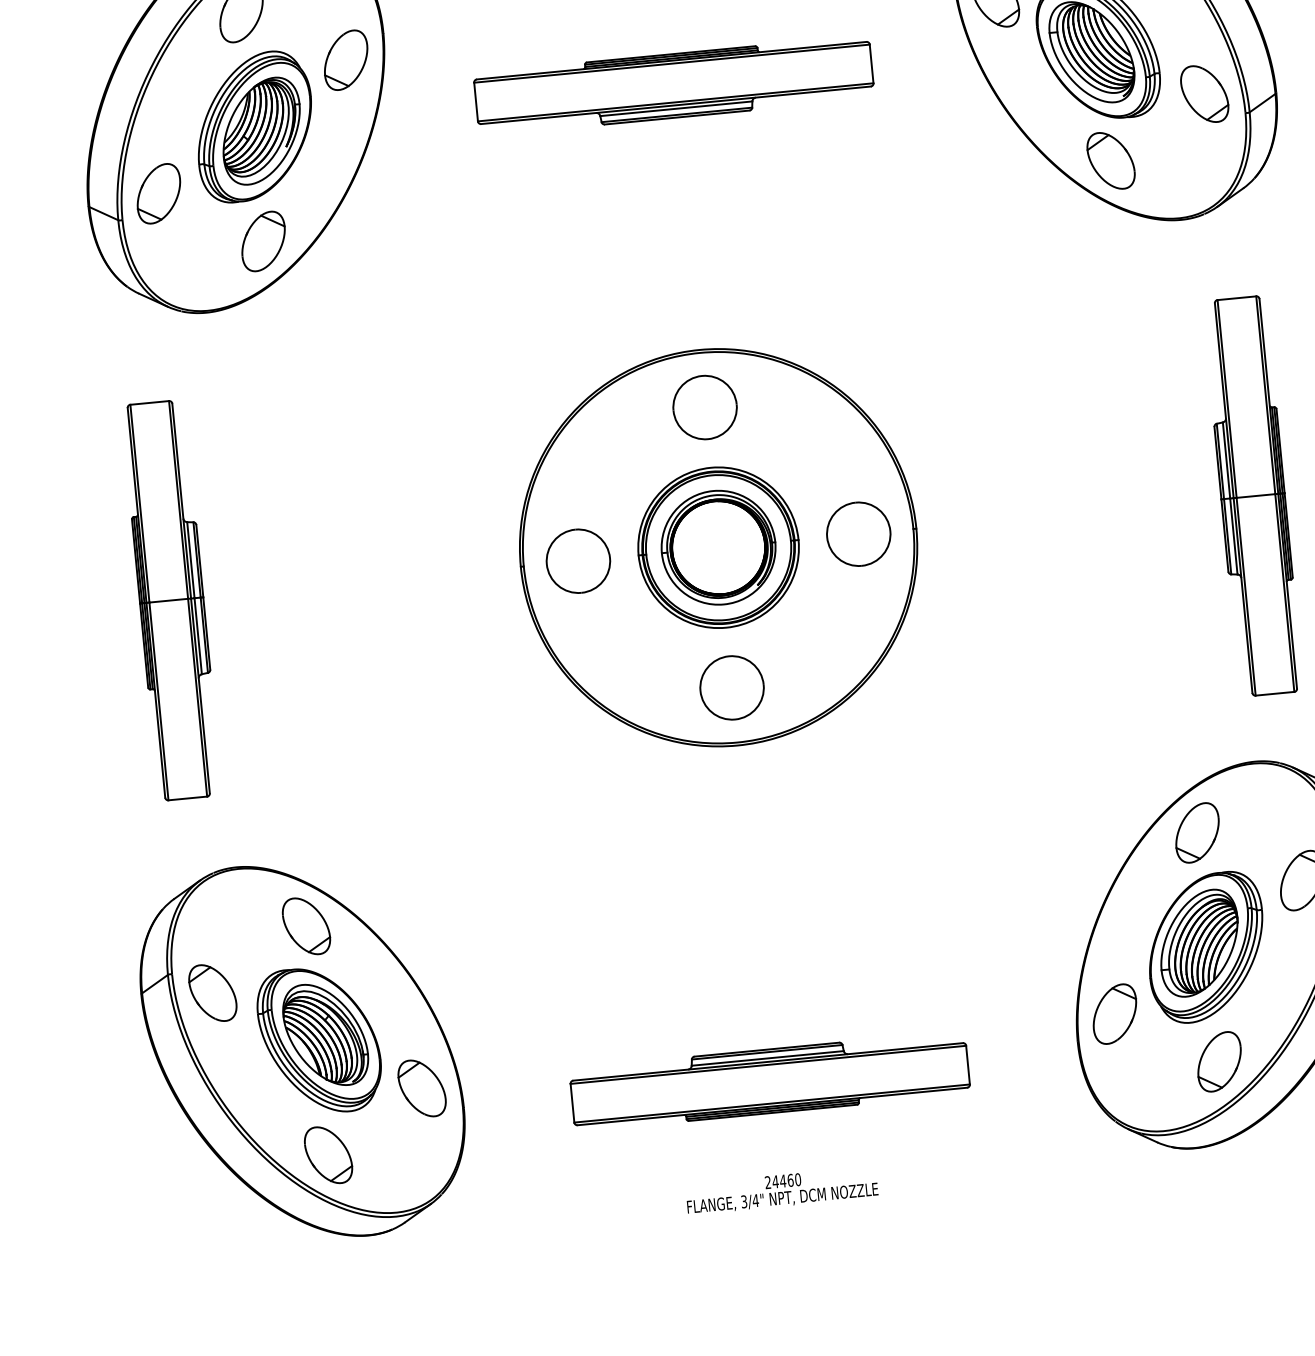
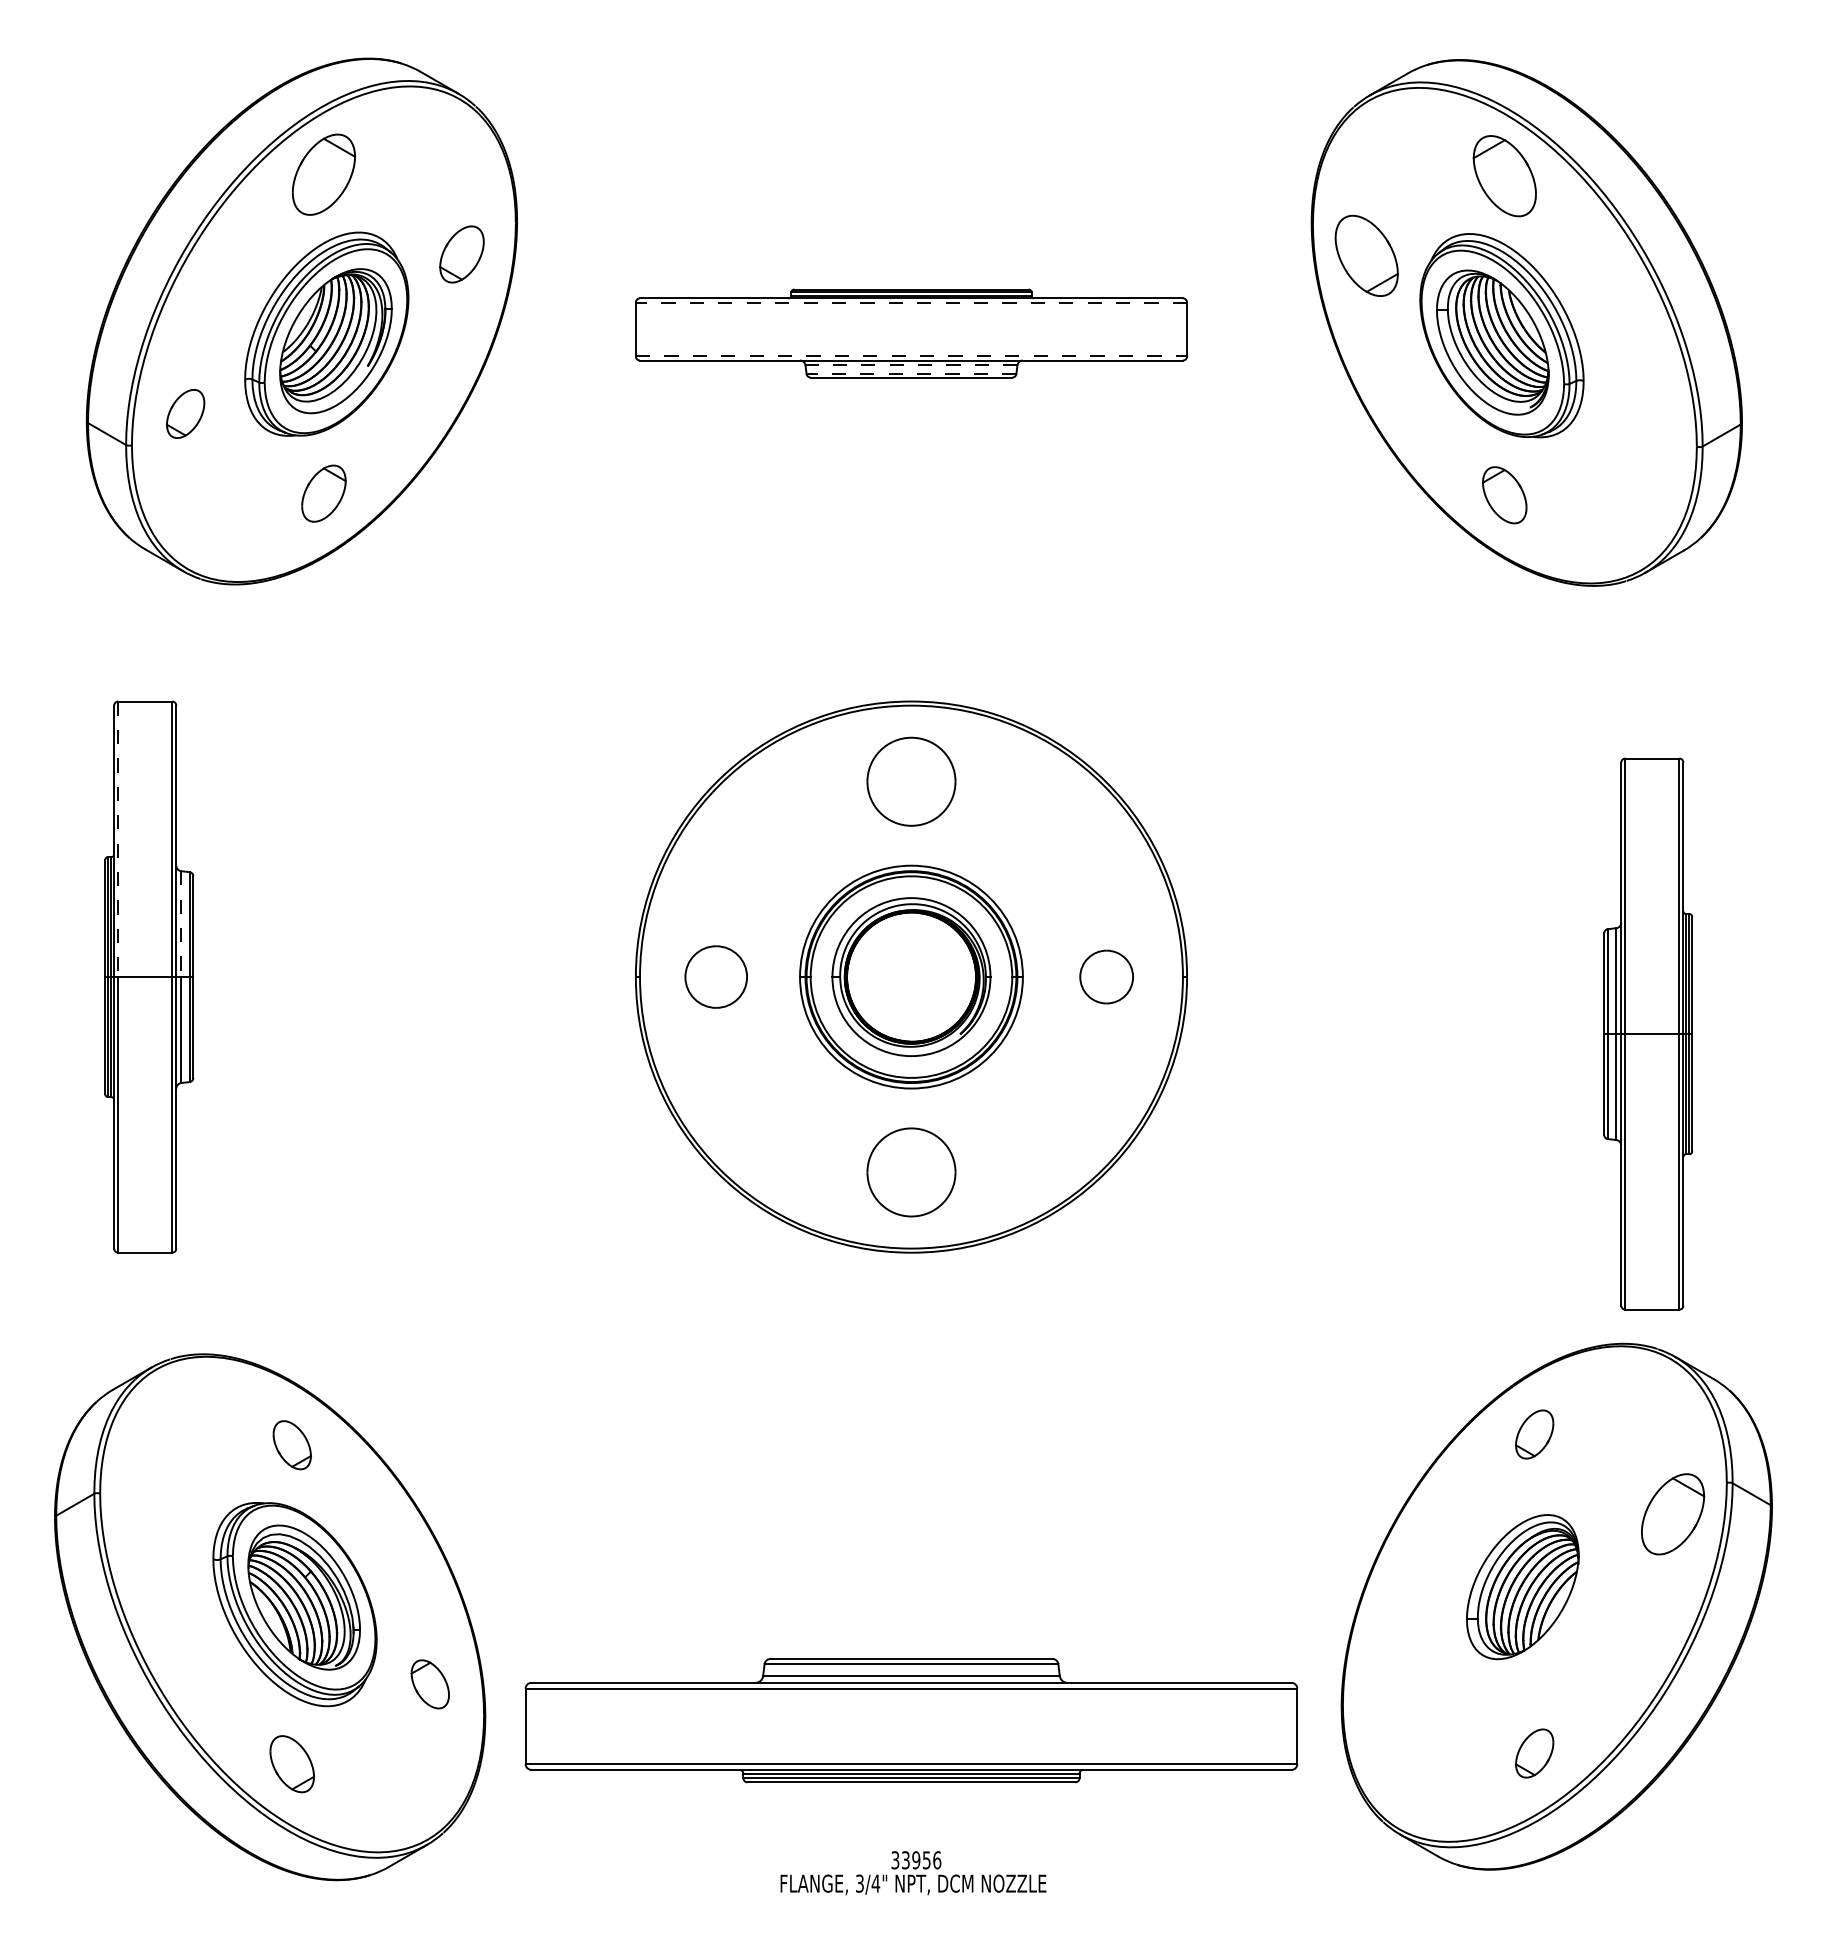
part: (345, 60) -> (461, 254), size x0.7
line: (672, 63) -> (911, 302), solid -> dashed
part: (1205, 94) -> (1643, 415), removed
line: (675, 102) -> (911, 356), solid -> dashed
line: (676, 108) -> (911, 365), solid -> dashed
line: (676, 114) -> (911, 373), solid -> dashed
part: (1110, 161) -> (1504, 495), size x0.7
part: (158, 193) -> (185, 413), size x0.6
part: (263, 241) -> (323, 493), size x0.7
part: (1253, 495) -> (1648, 1033), moved
line: (140, 503) -> (118, 839), solid -> dashed
part: (858, 533) -> (1106, 976), size x0.6
line: (191, 560) -> (181, 924), solid -> dashed
part: (578, 560) -> (716, 976), size x0.7
part: (1197, 832) -> (1534, 1434), size x0.6
part: (306, 926) -> (292, 1445), size x0.6
part: (1206, 947) -> (1531, 1593), removed
part: (212, 992) -> (153, 1524), removed
part: (1114, 1013) -> (1396, 1673), removed
part: (1219, 1061) -> (1534, 1753), size x0.6
part: (769, 1081) -> (911, 1720), size x1.4
part: (422, 1088) -> (430, 1684), size x0.6
part: (328, 1155) -> (292, 1764), size x0.7
text: (783, 1181) -> (916, 1860), 24460 -> 33956

